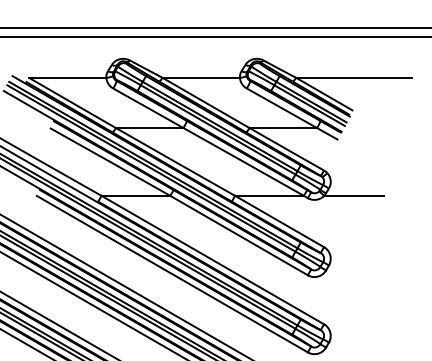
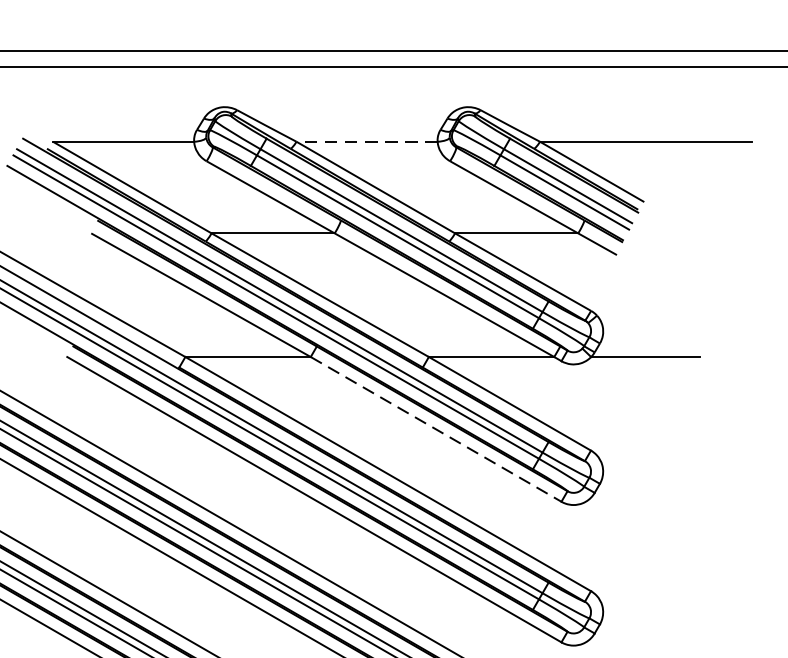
line: (201, 77) -> (367, 141), solid -> dashed
line: (239, 235) -> (436, 429), solid -> dashed

